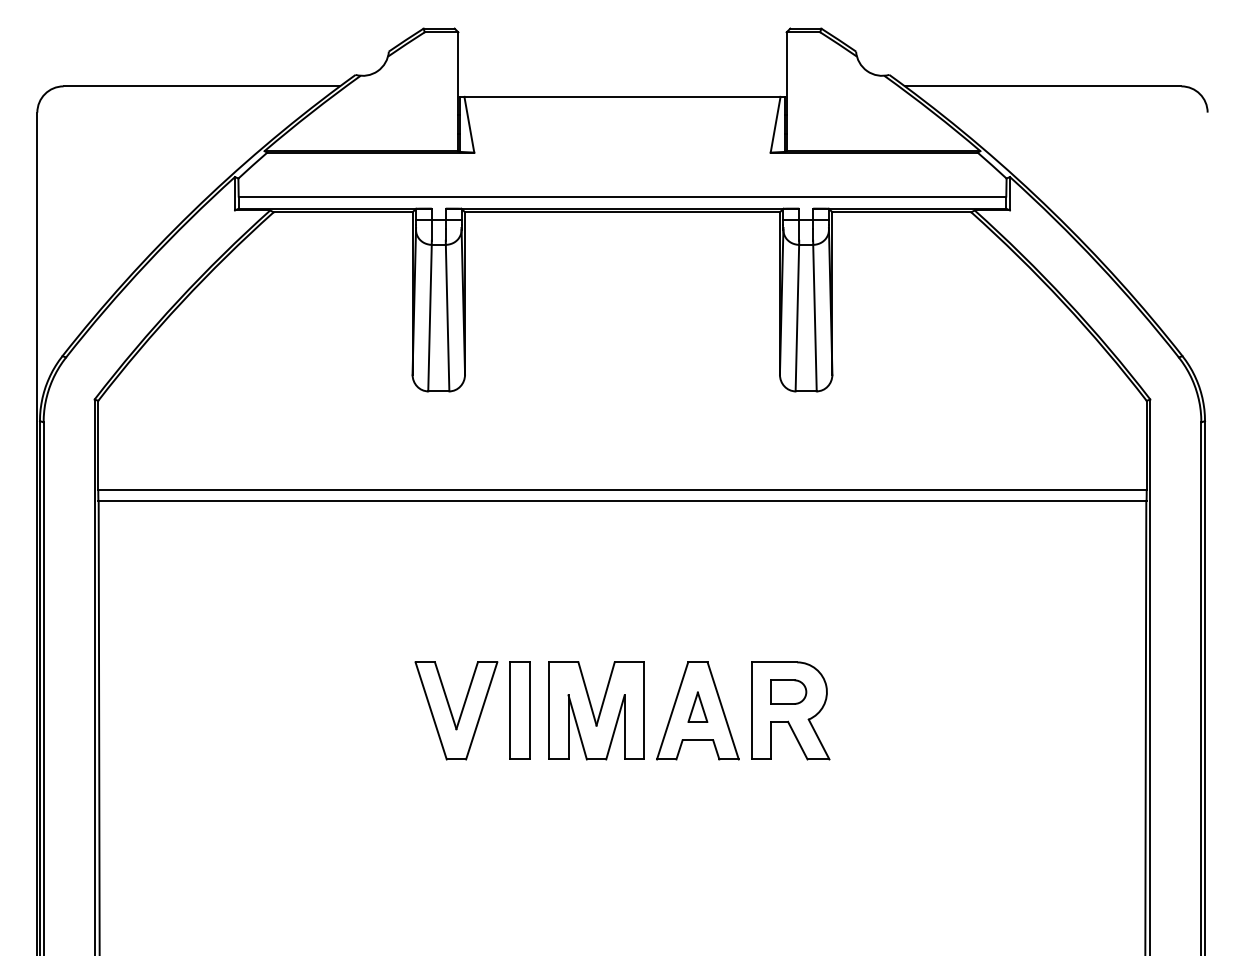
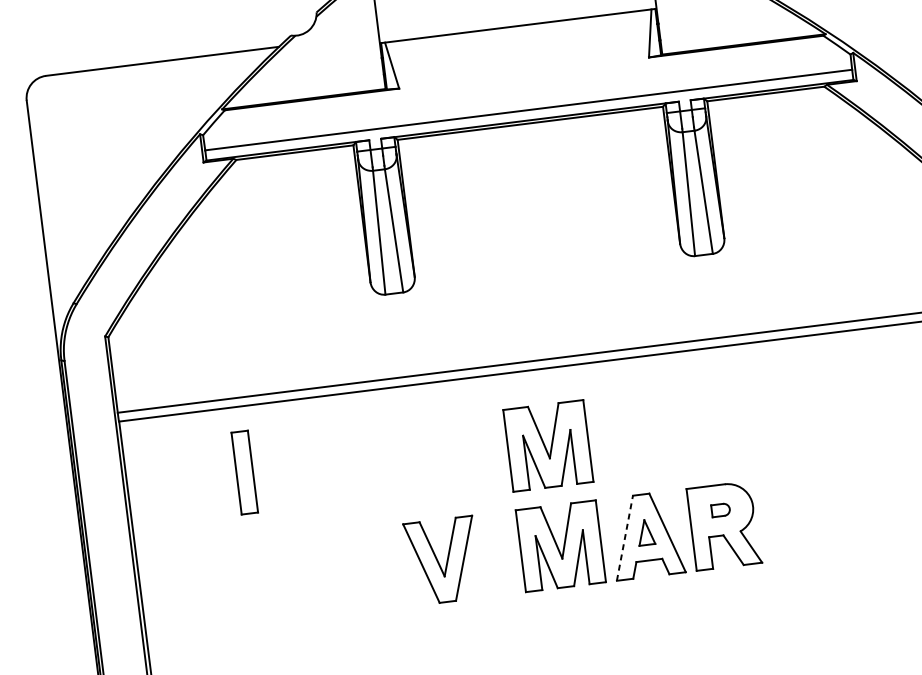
part: (596, 591) -> (548, 445), added
part: (788, 691) -> (720, 509), size x0.6
part: (519, 710) -> (244, 472), moved
line: (672, 710) -> (624, 537), solid -> dashed

